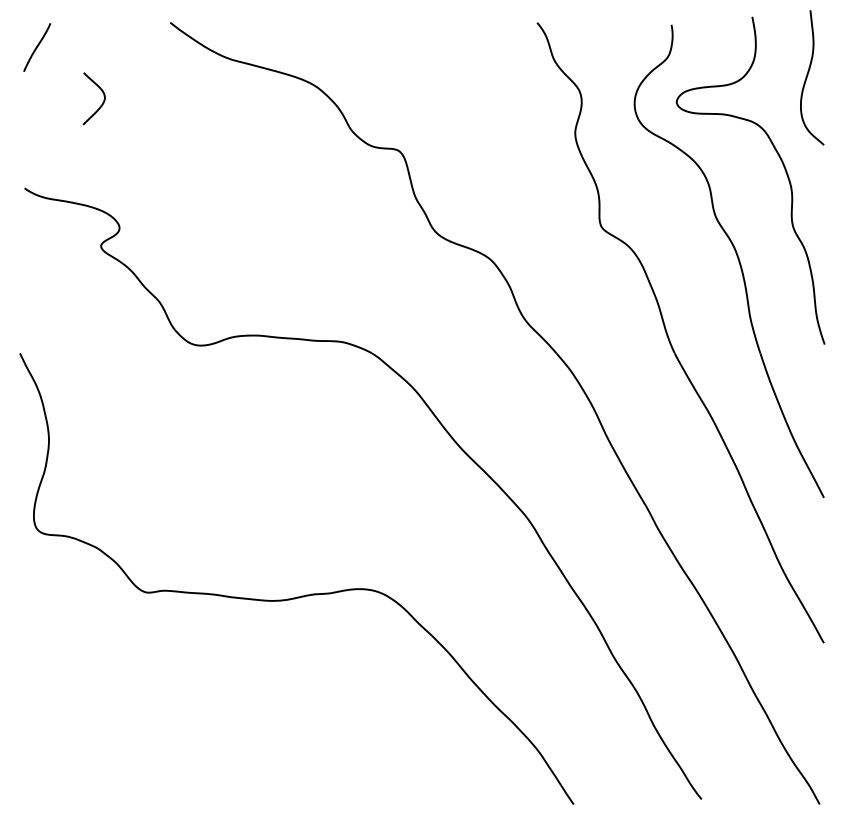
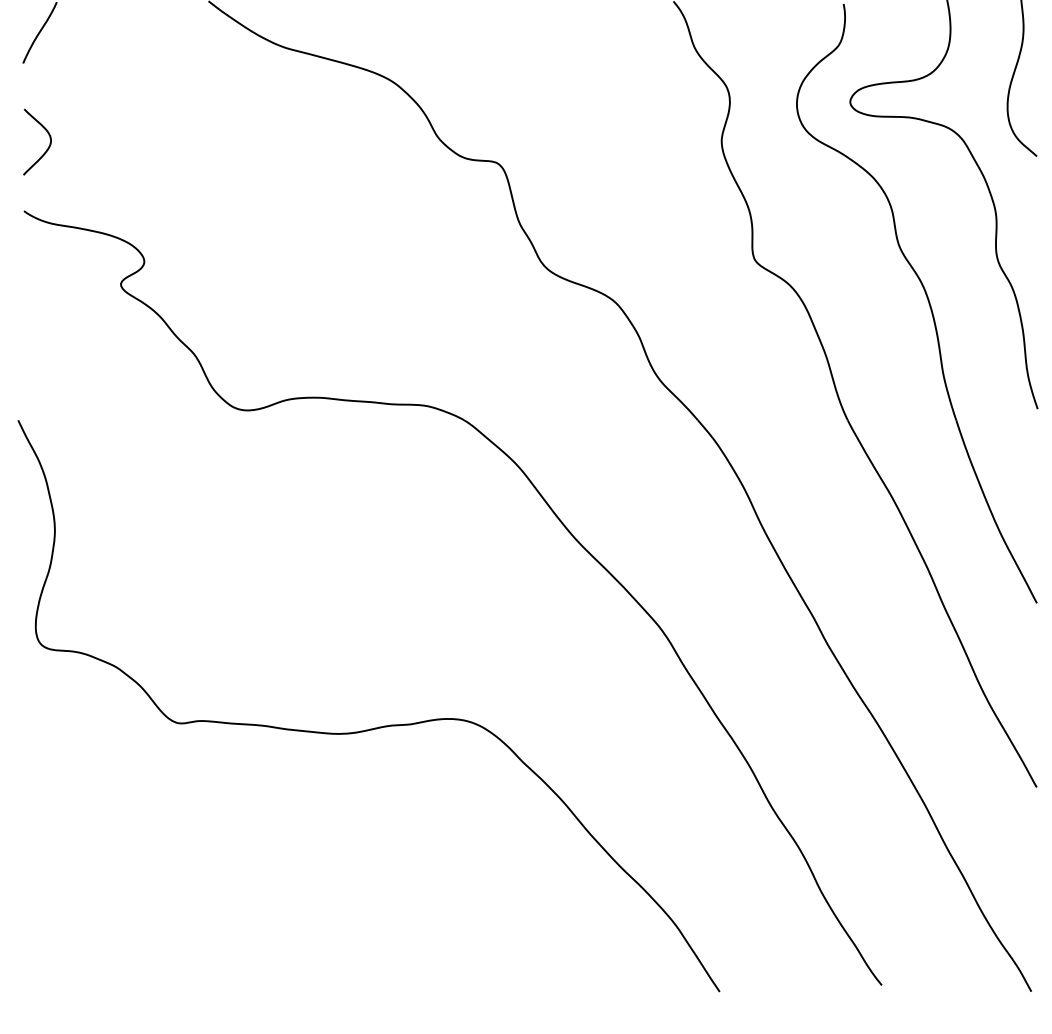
curve: (102, 102) -> (47, 146), moved

